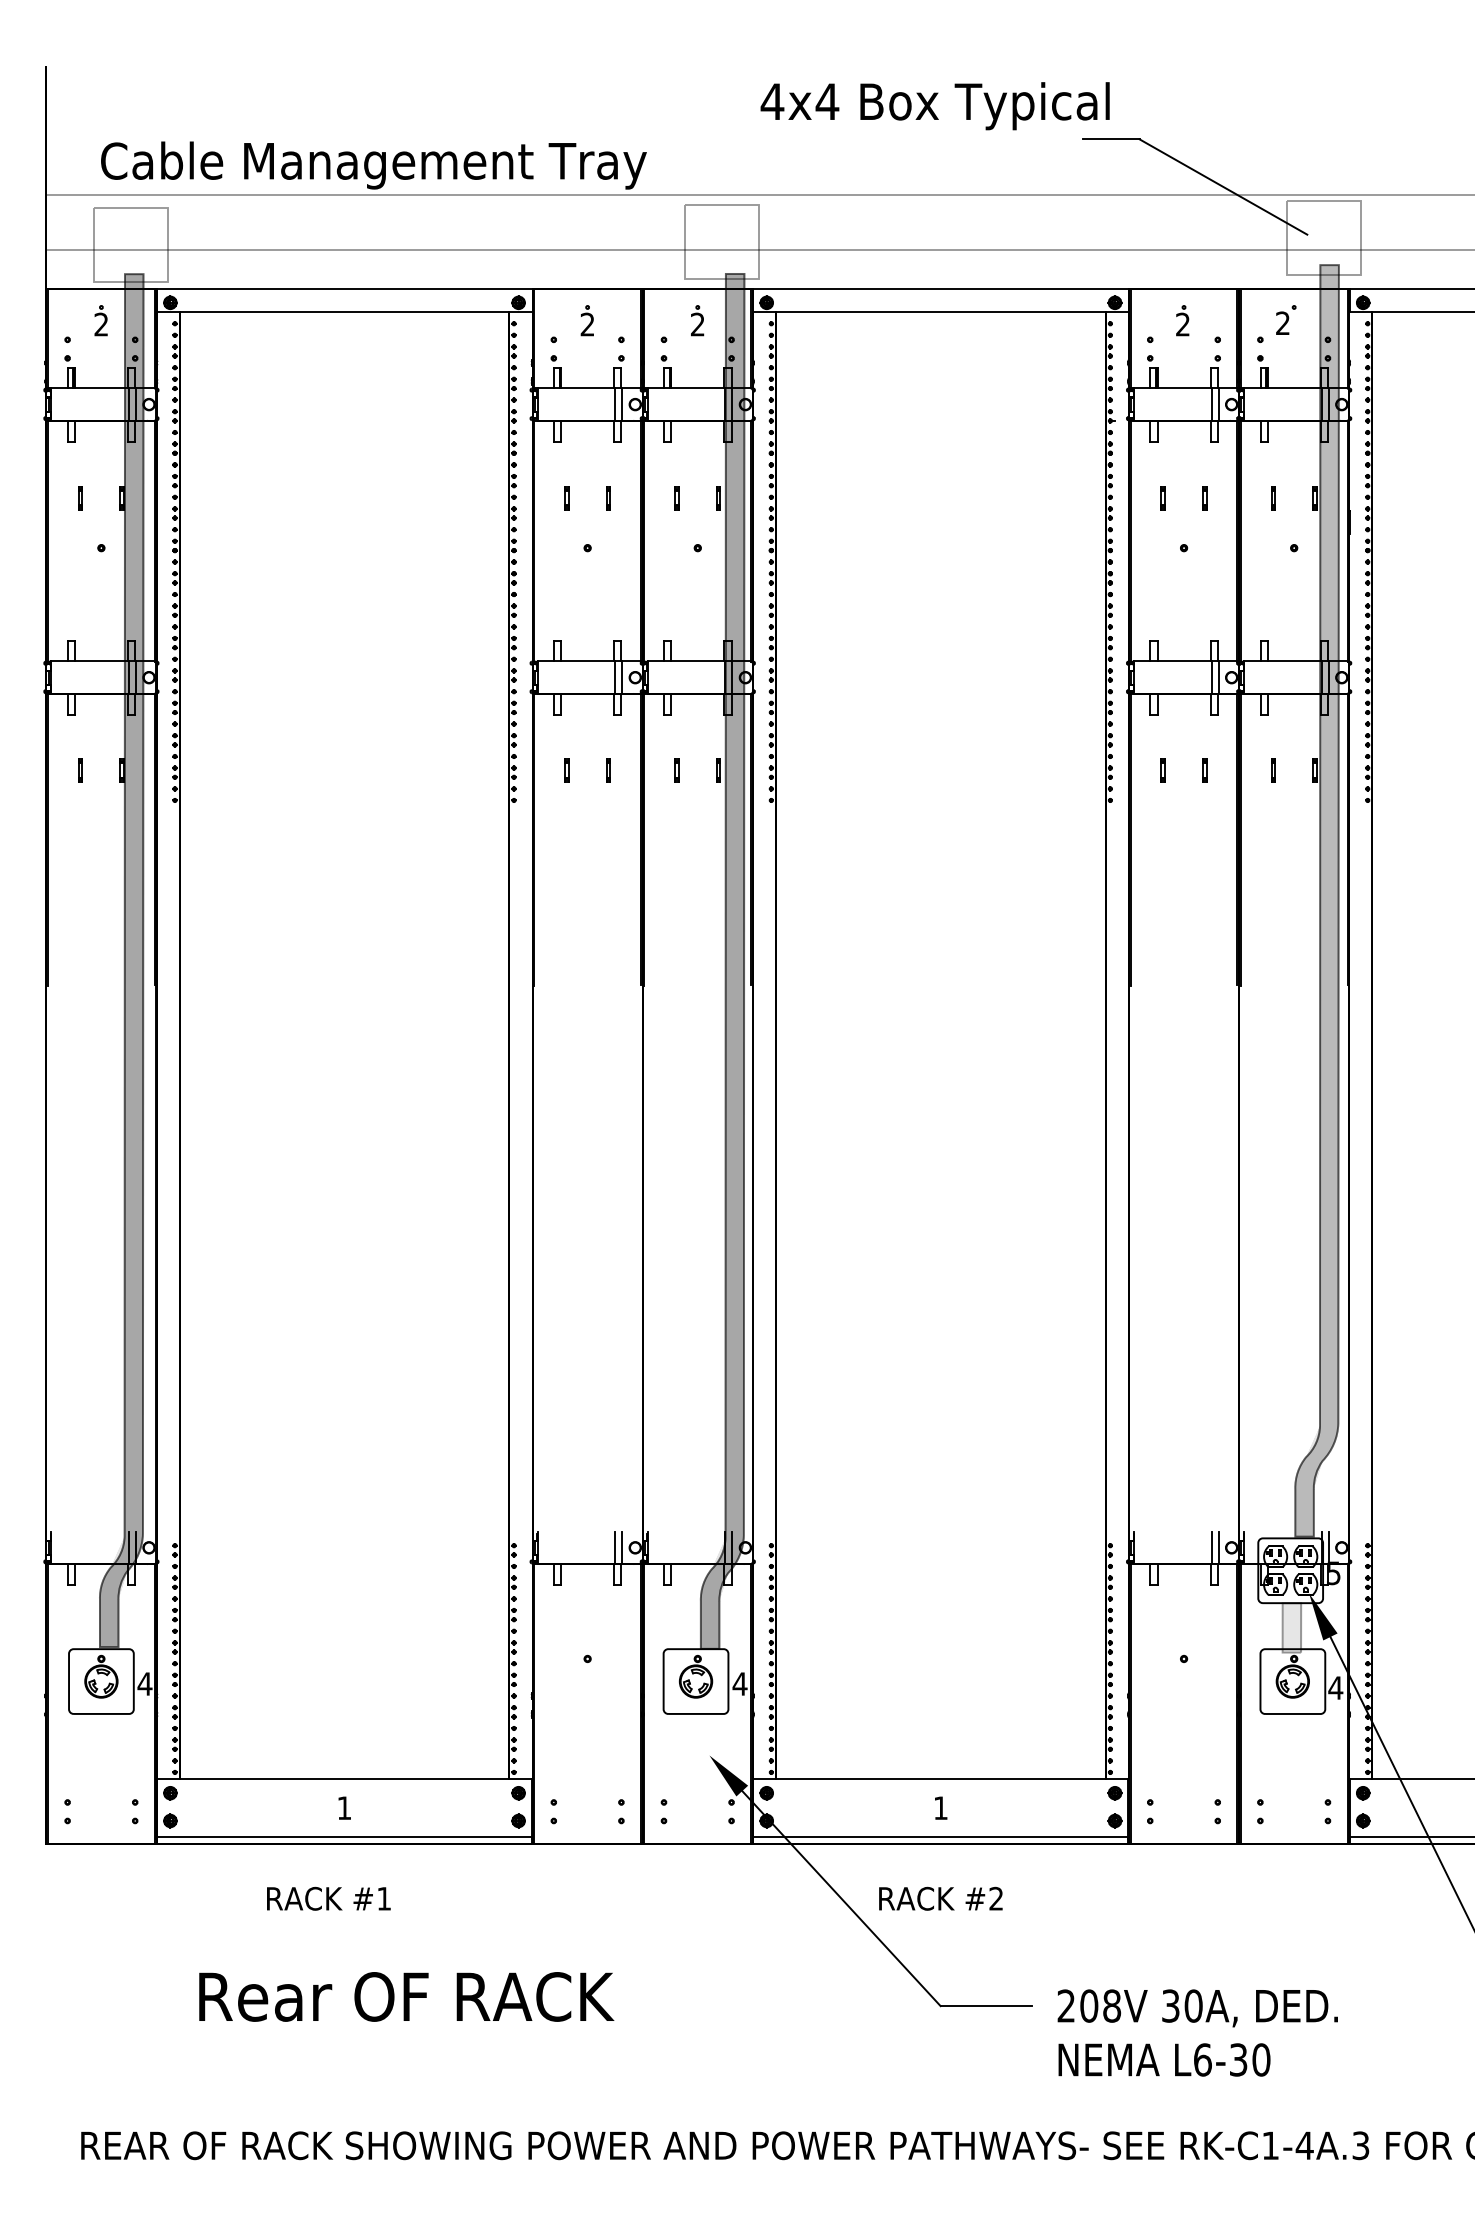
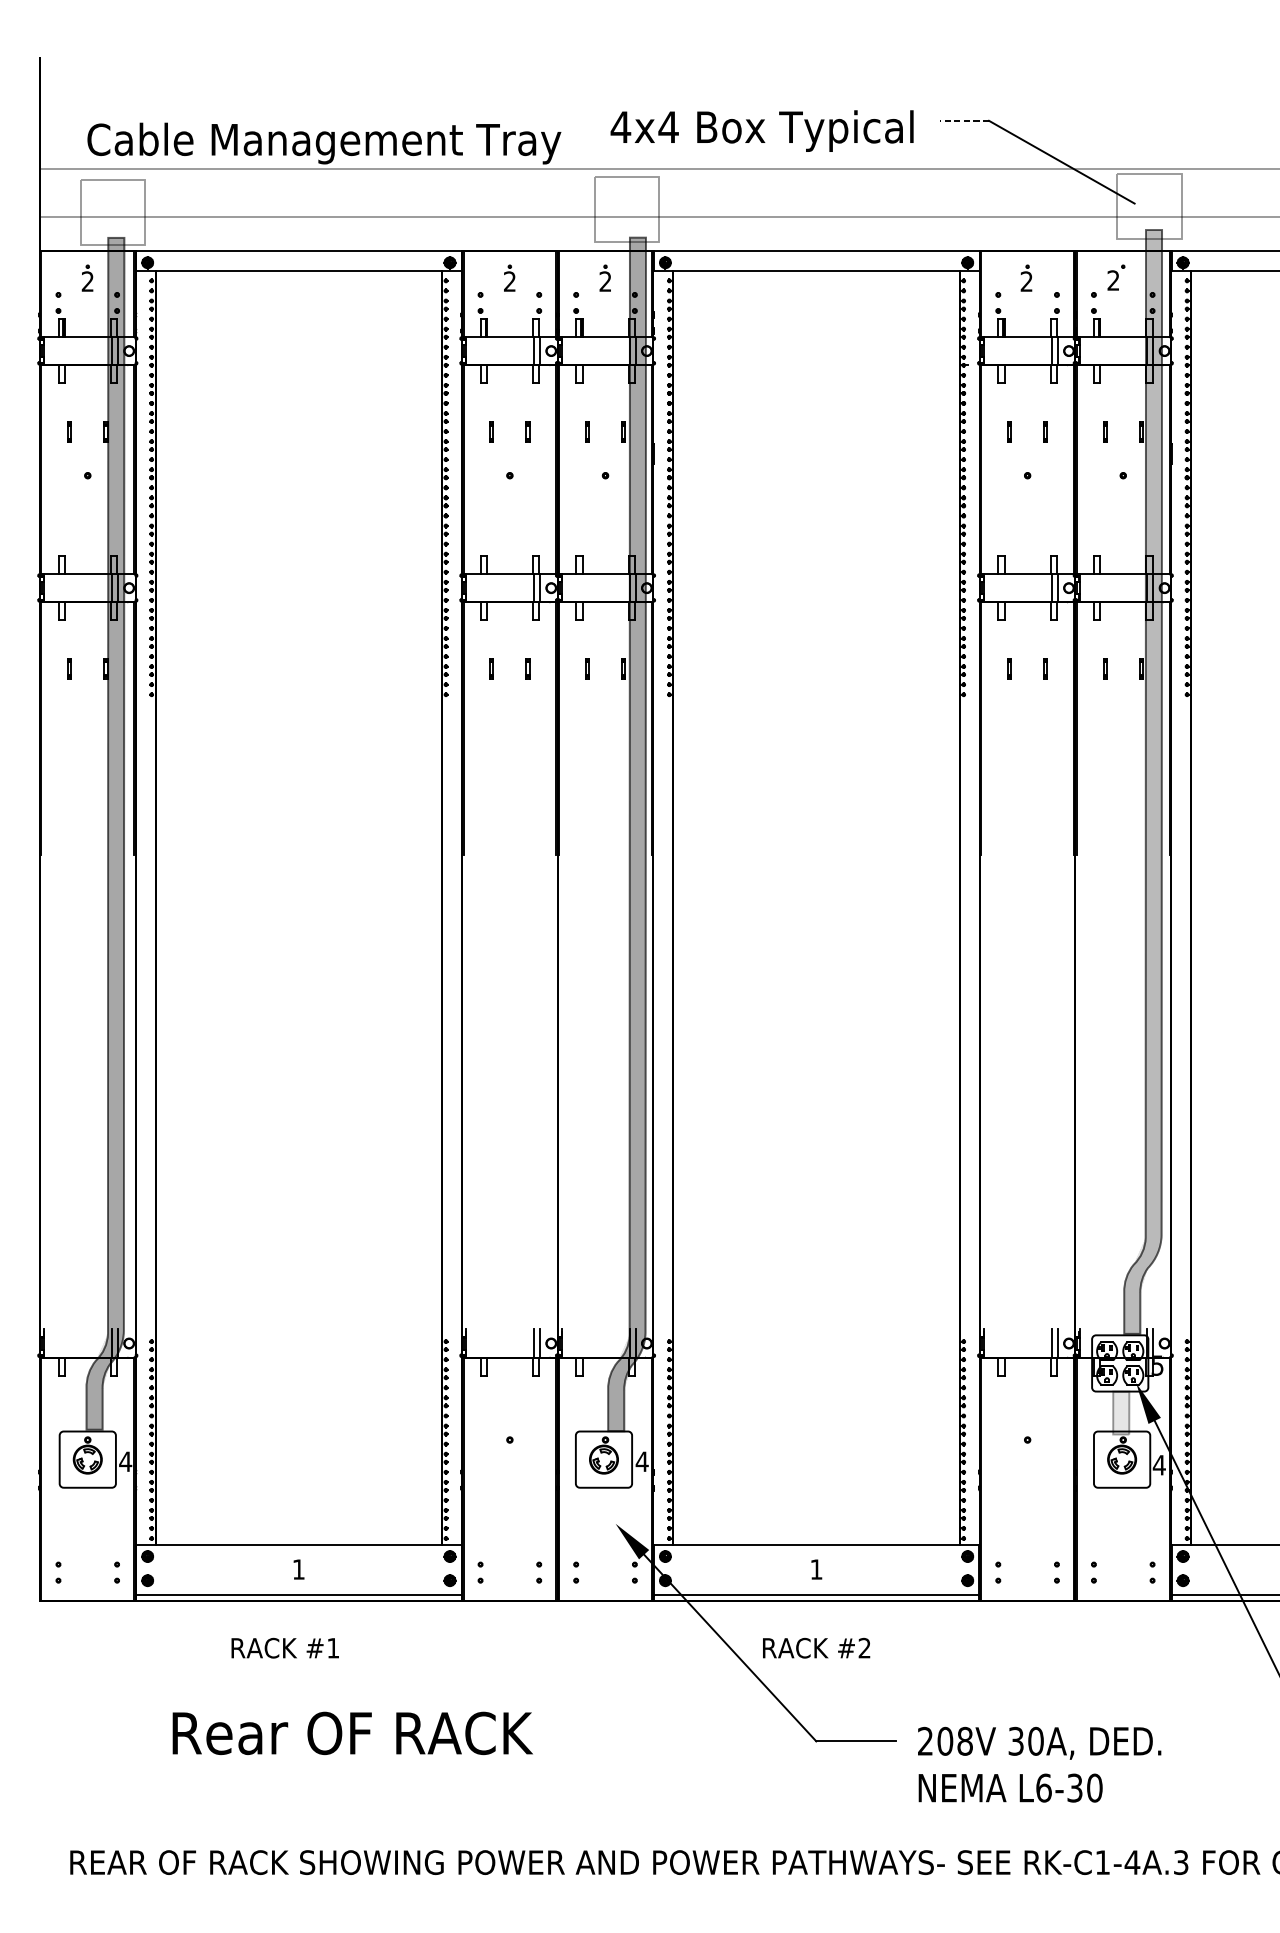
text: (934, 106) -> (761, 131), moved
line: (1111, 139) -> (964, 120), solid -> dashed

